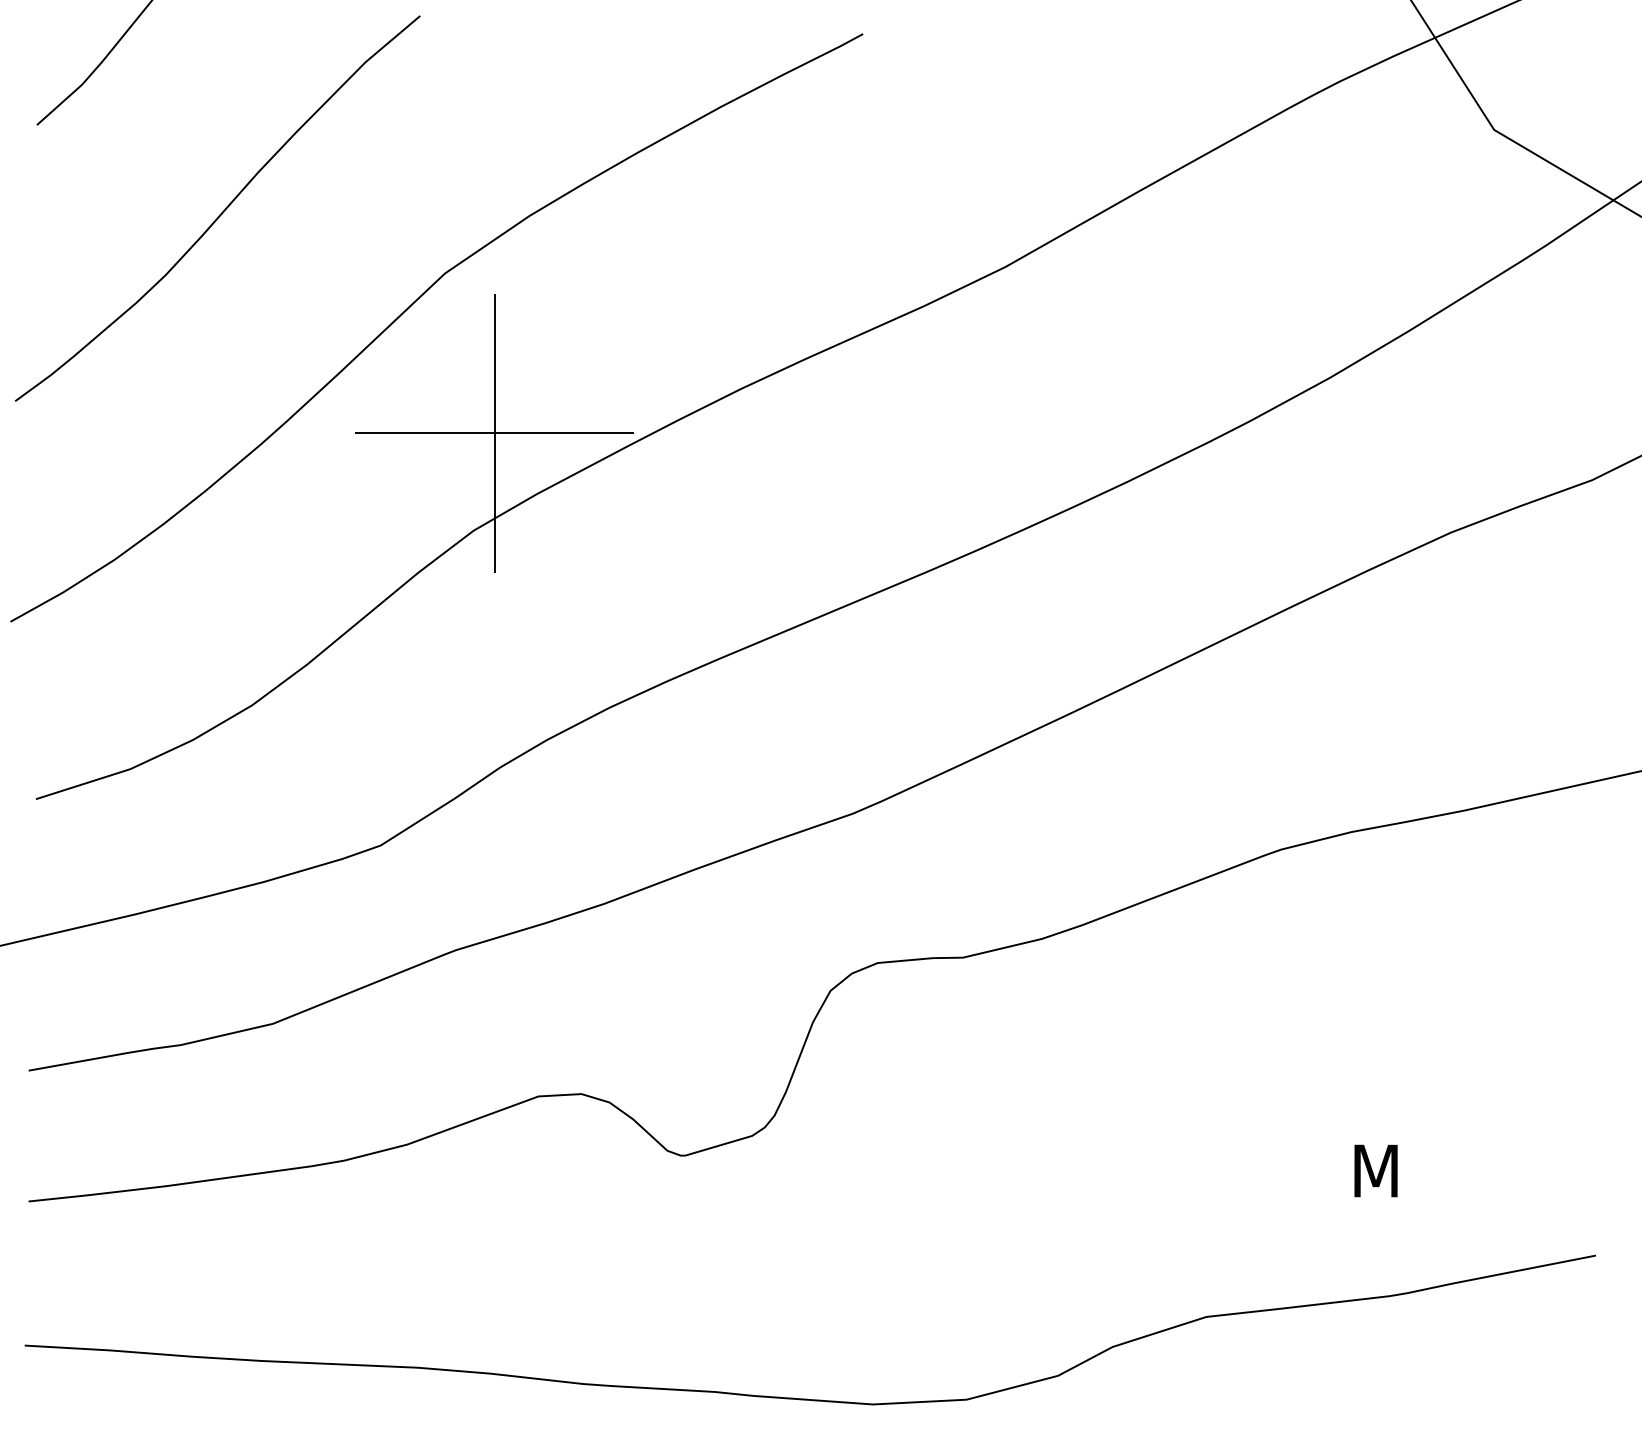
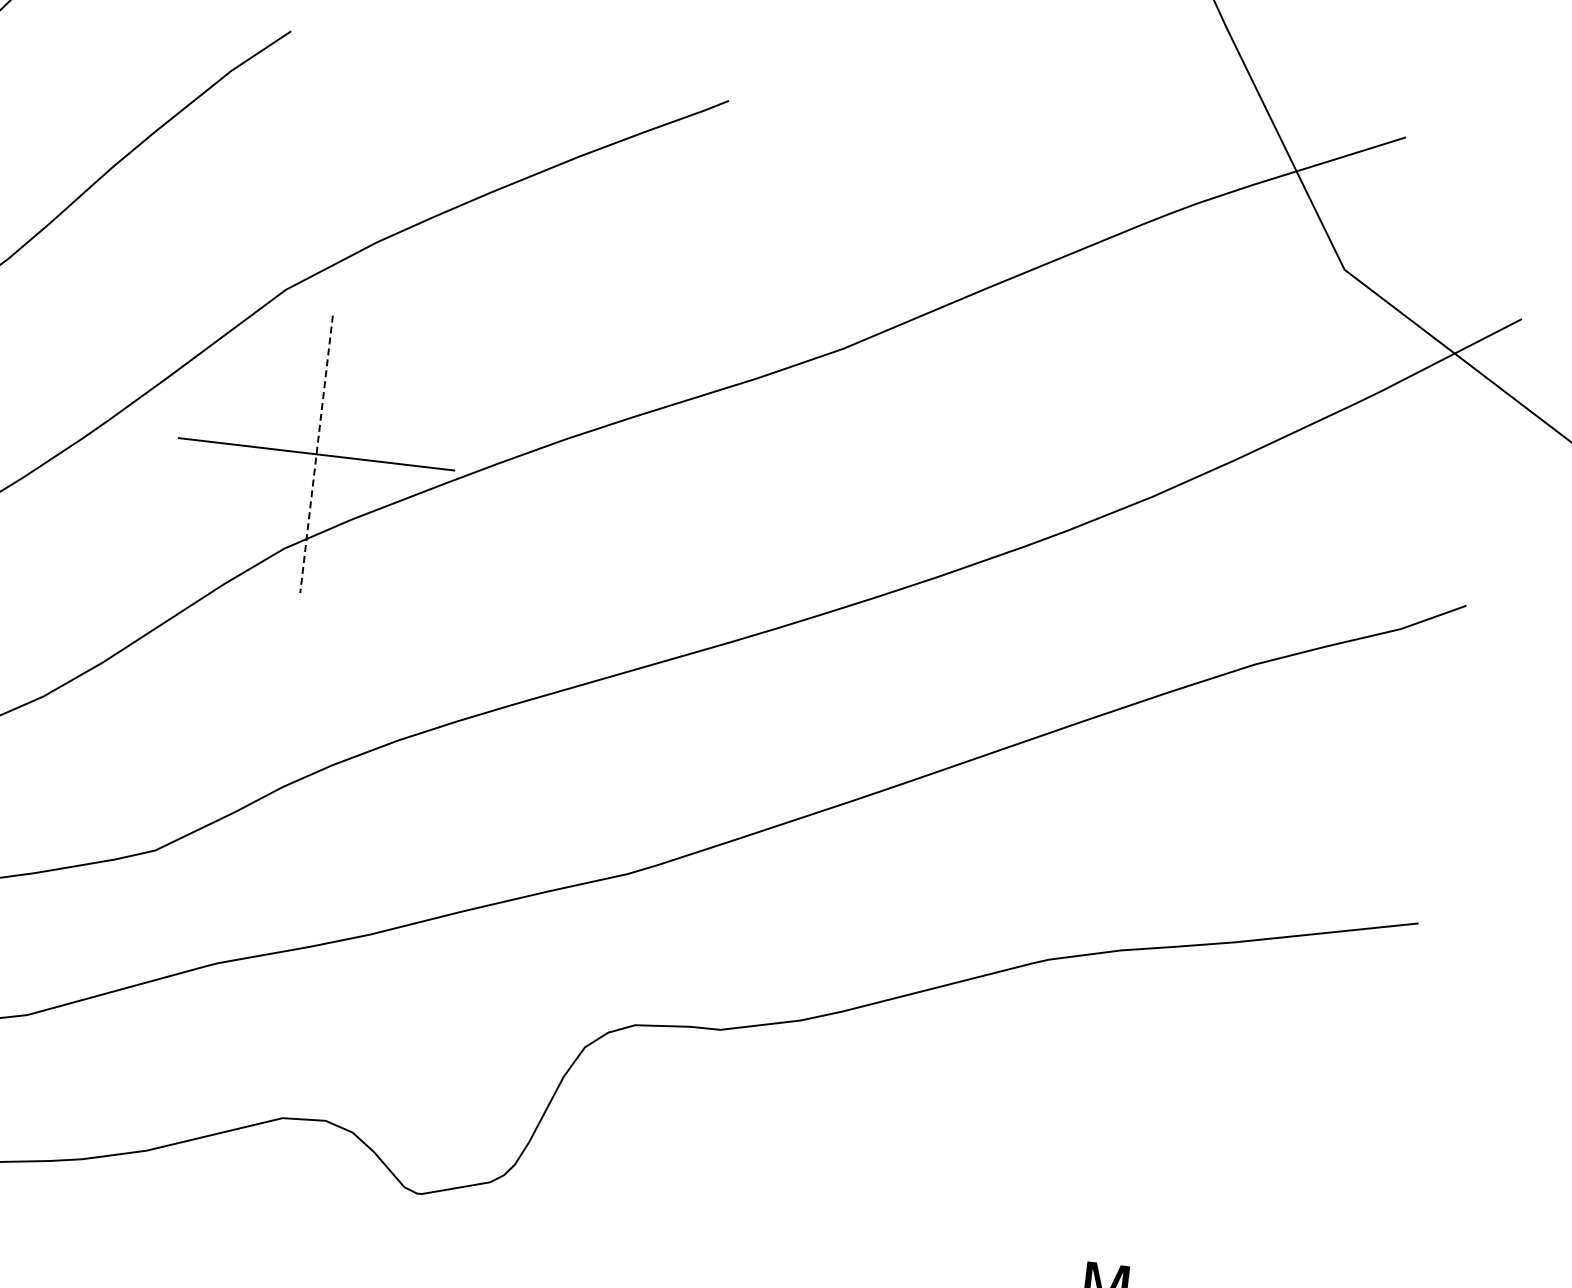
line: (494, 433) -> (316, 454), solid -> dashed

